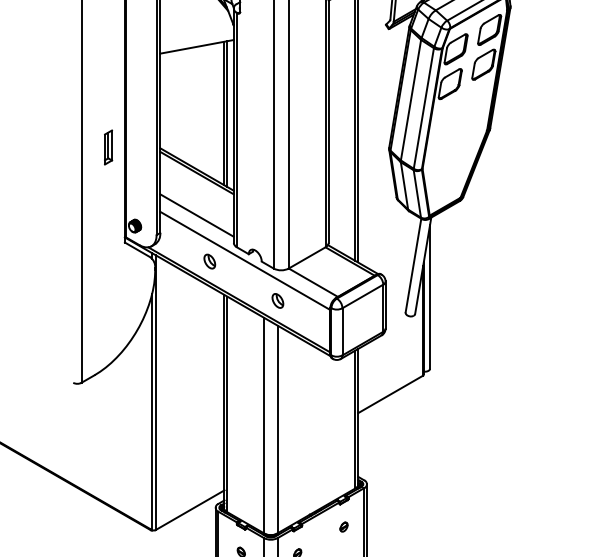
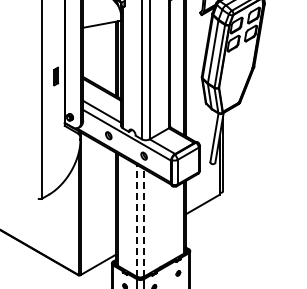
line: (263, 424) -> (136, 220), solid -> dashed
line: (278, 428) -> (144, 222), solid -> dashed

